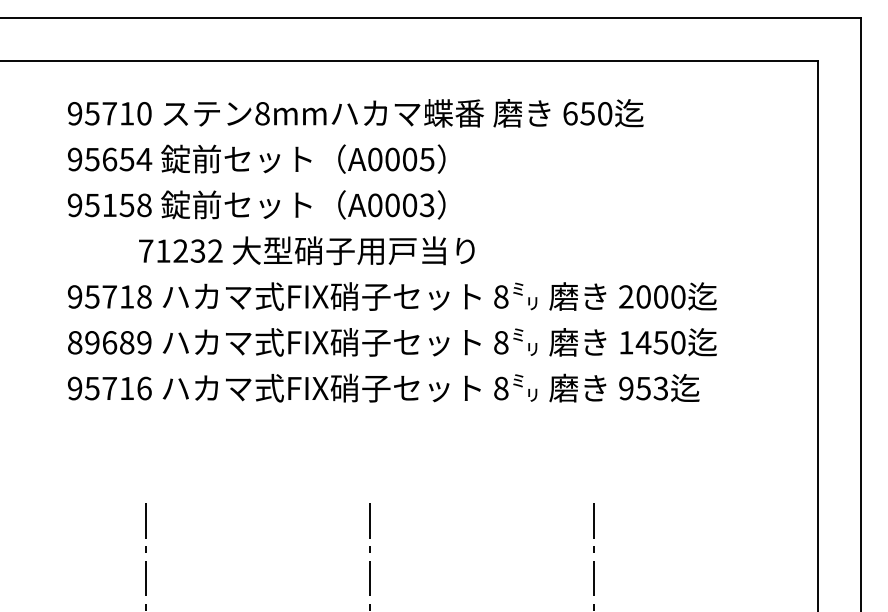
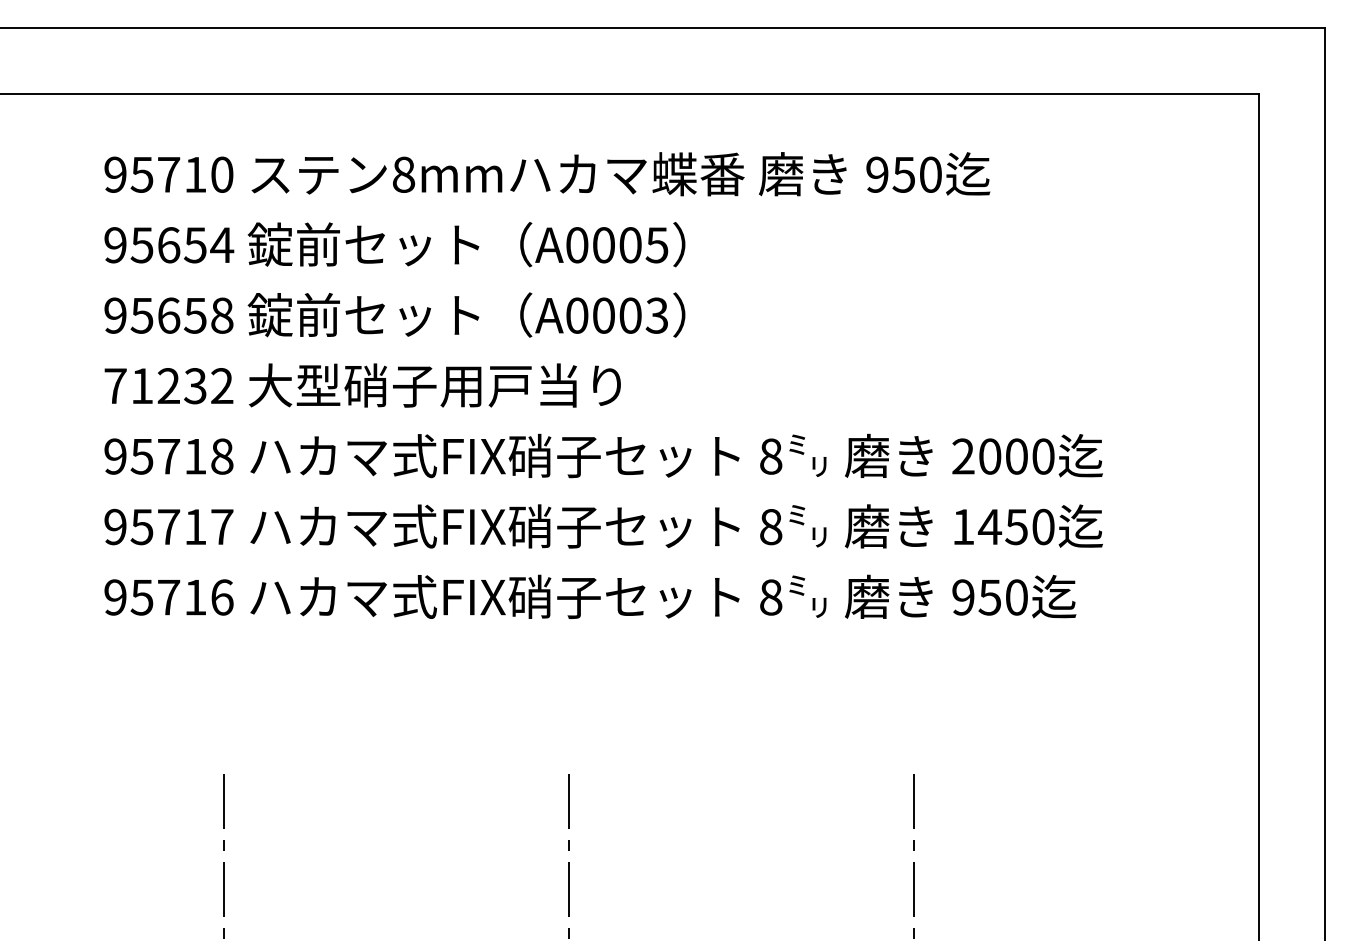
text: (570, 113) -> (877, 174), 650 -> 950
text: (110, 205) -> (170, 315), 95158 -> 95658
text: (306, 250) -> (362, 385), moved
text: (109, 342) -> (168, 526), 89689 -> 95717
text: (660, 388) -> (1015, 597), 953 -> 950

